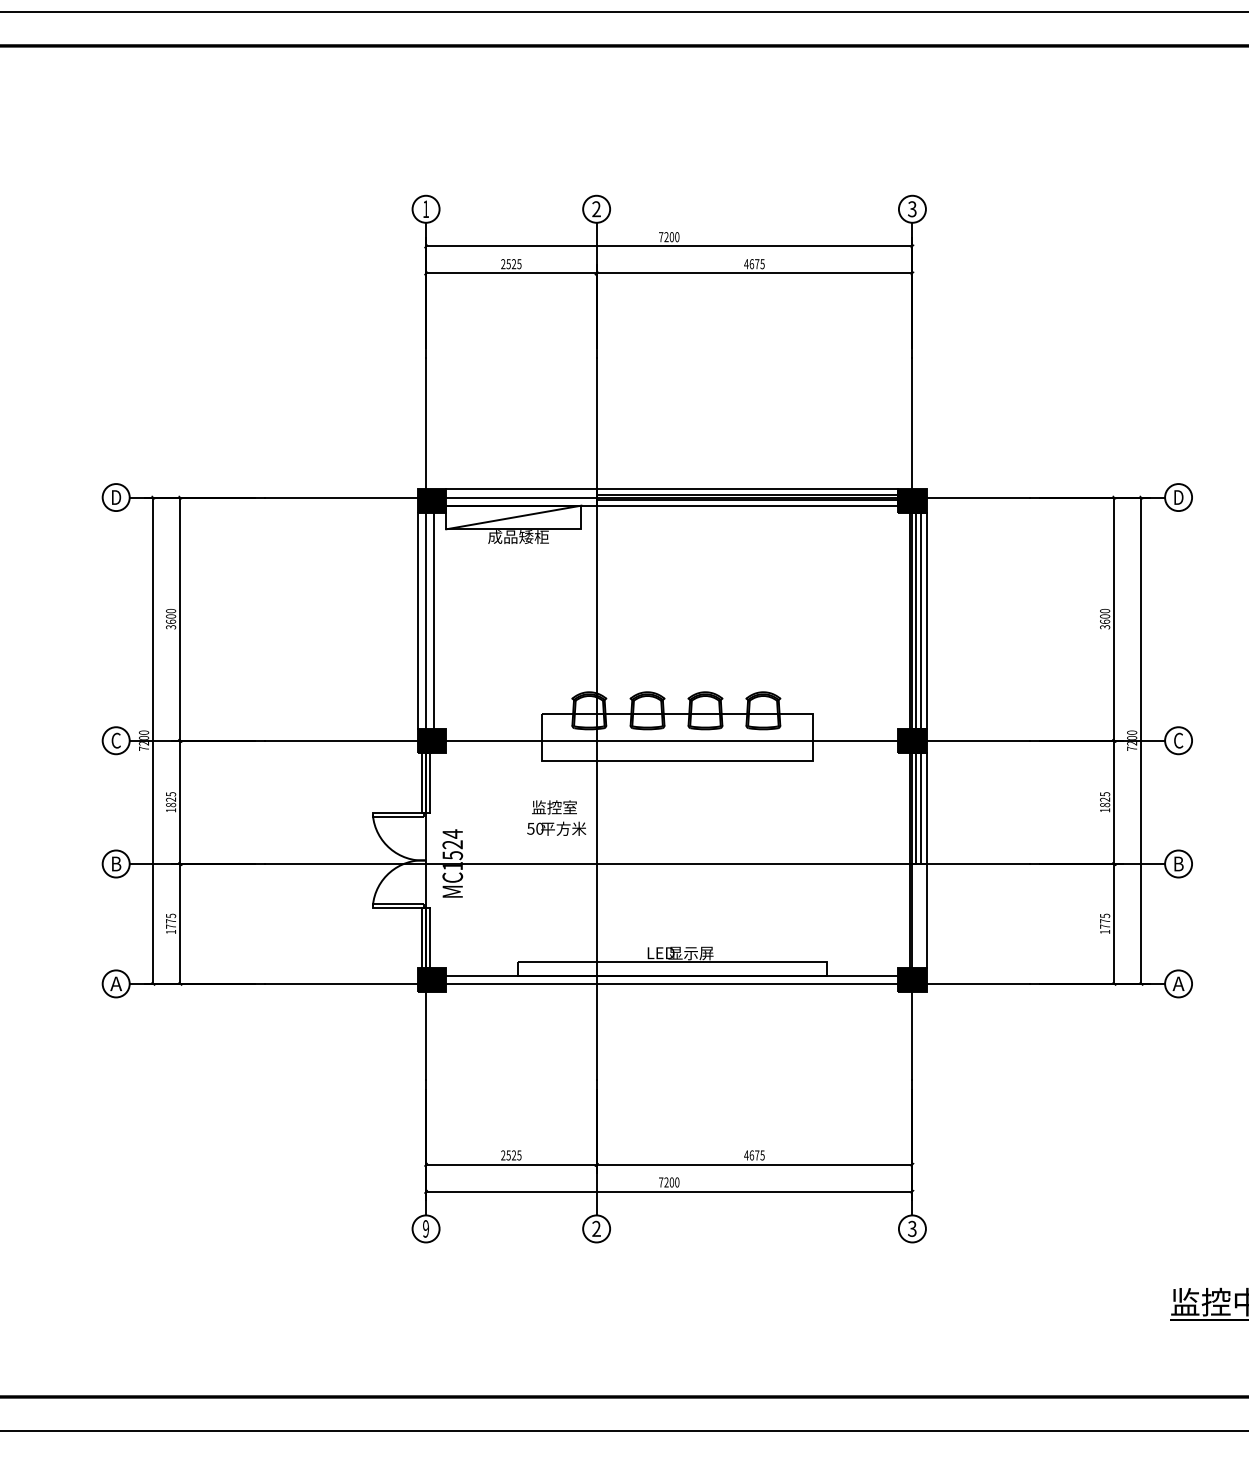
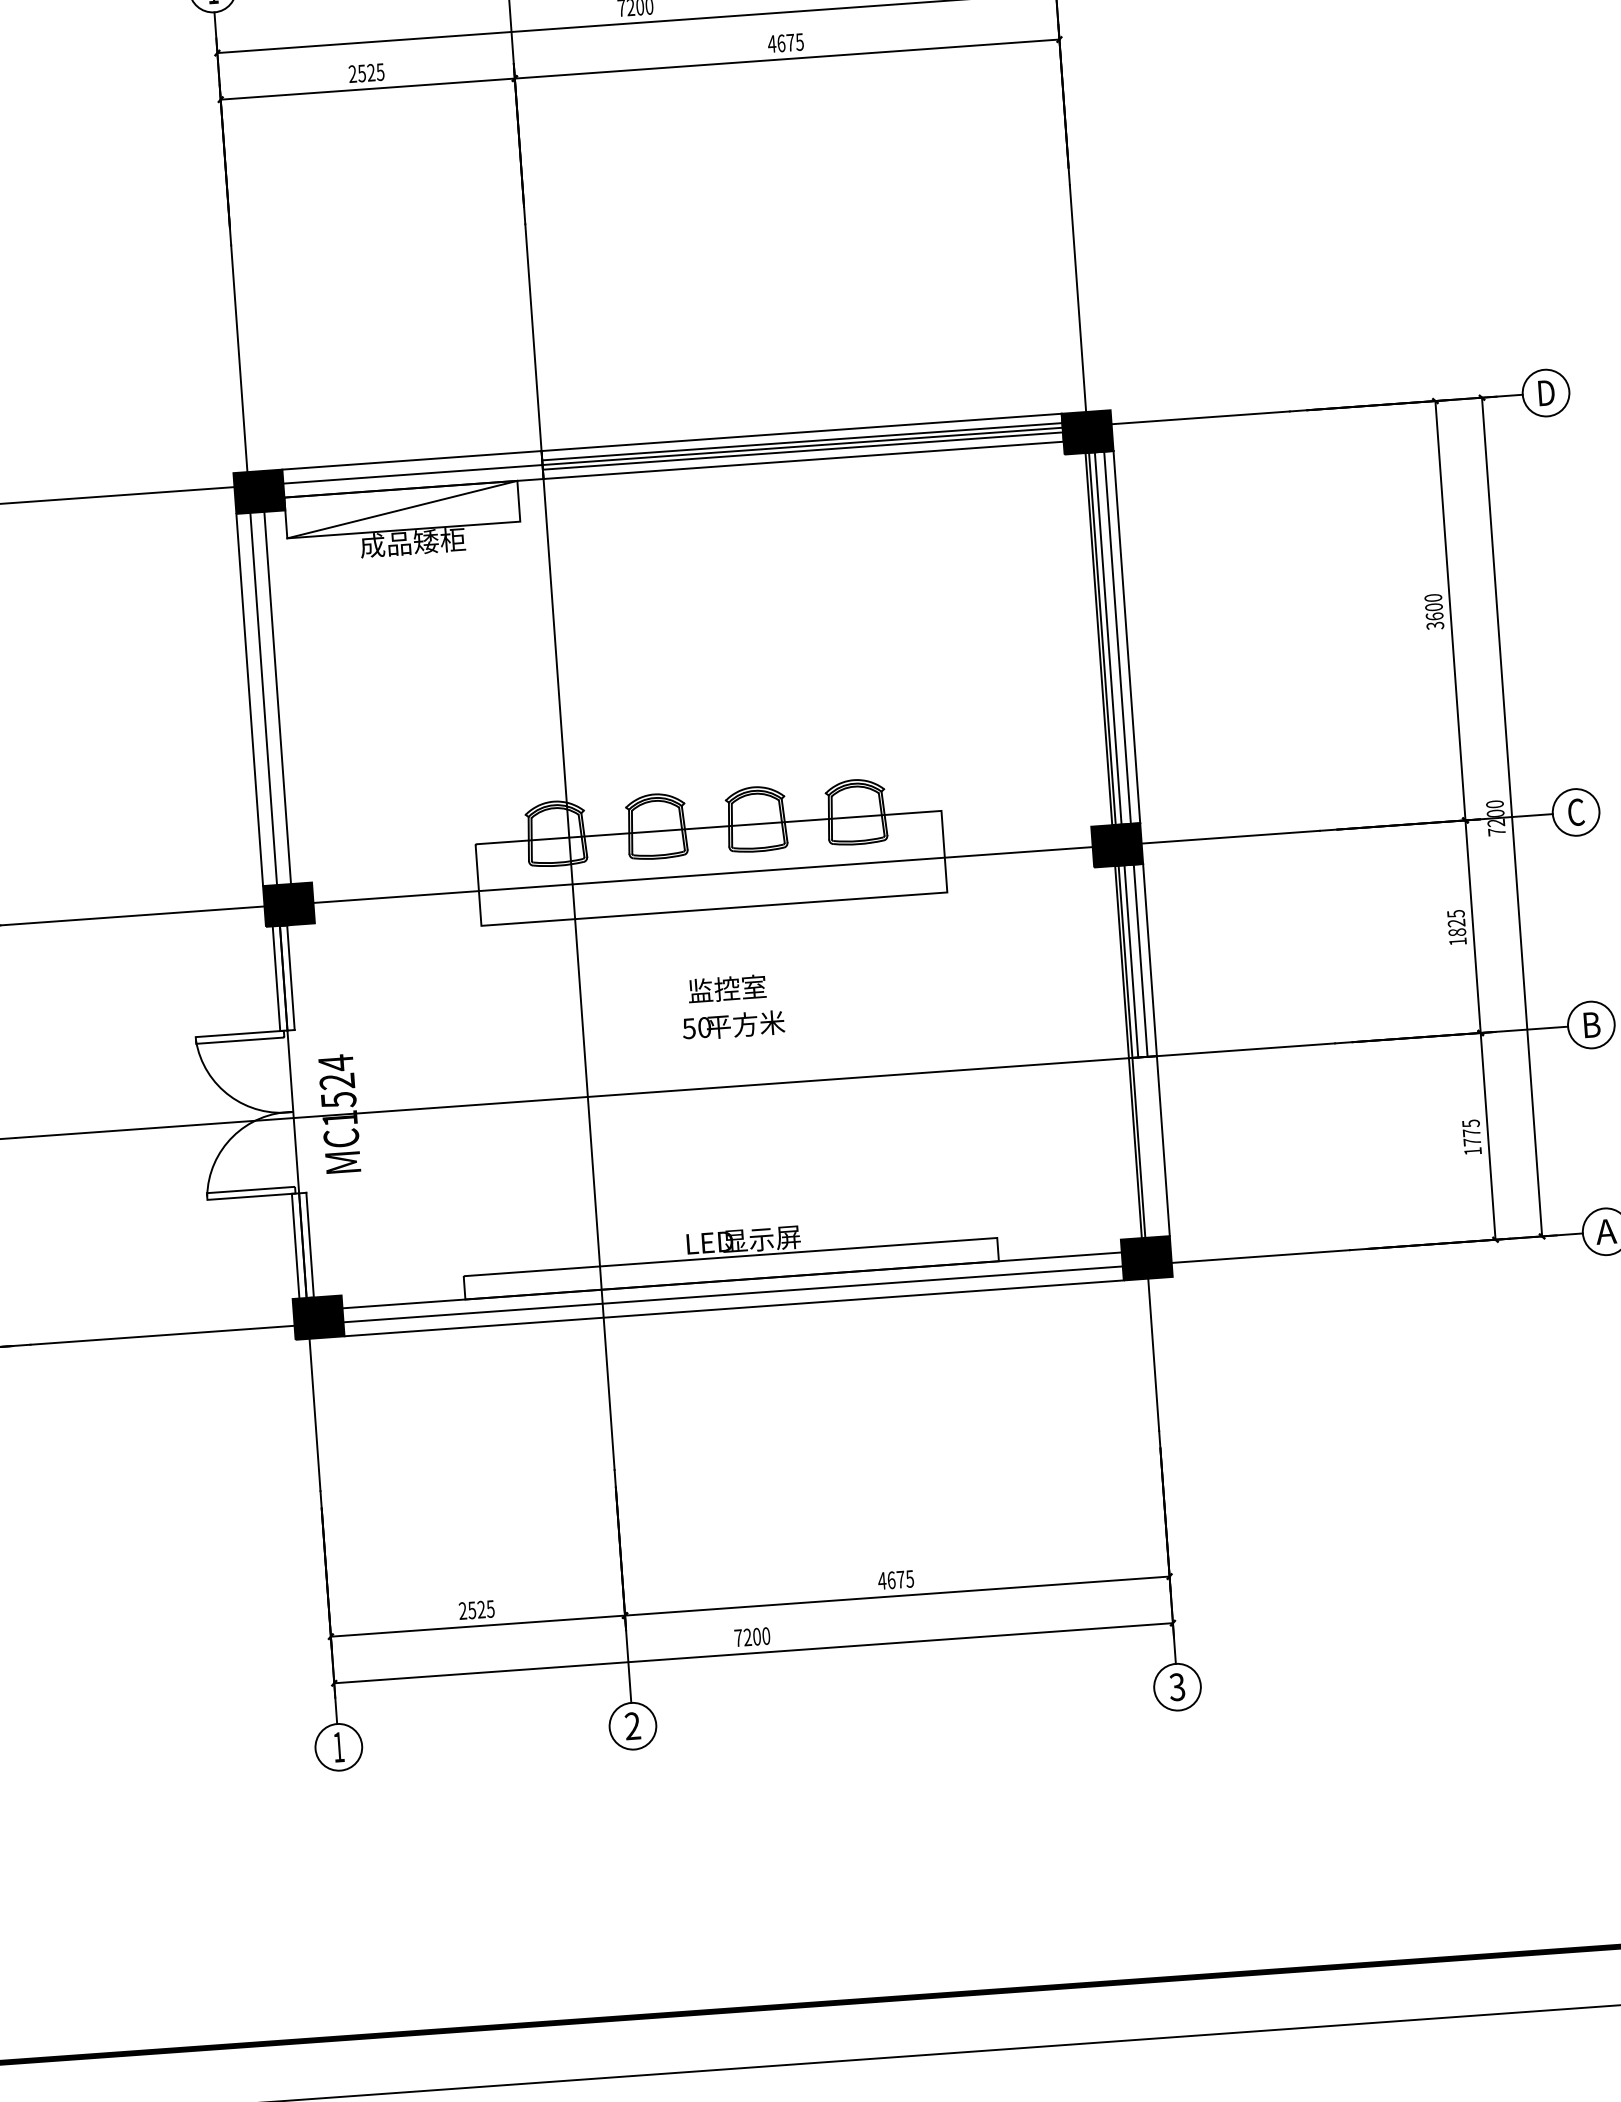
text: (556, 817) -> (731, 1006), moved
line: (672, 992) -> (734, 1309), added
text: (425, 1228) -> (337, 1746), 9 -> 1

